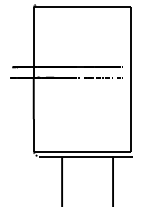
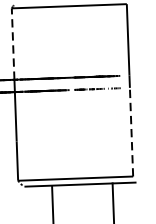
line: (33, 36) -> (12, 43), solid -> dashed
line: (130, 114) -> (131, 131), solid -> dashed

